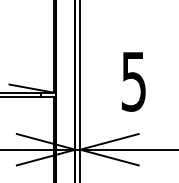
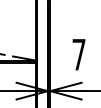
text: (132, 81) -> (78, 54), 5 -> 7

